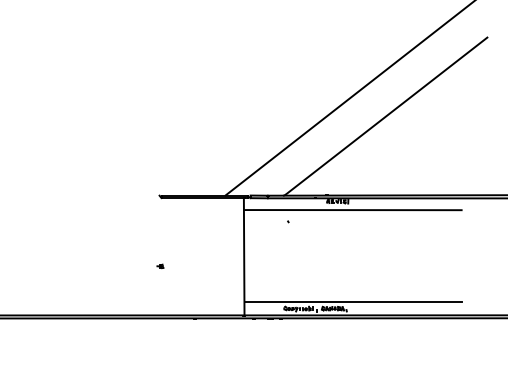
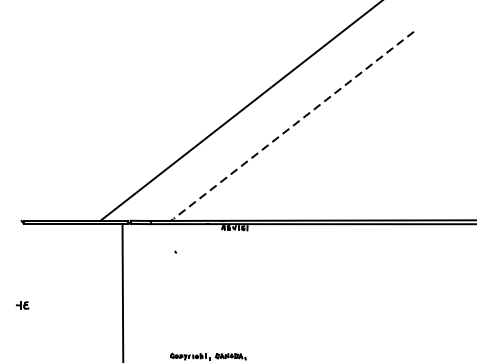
line: (386, 116) -> (293, 126), solid -> dashed
line: (352, 210) -> (252, 238), removed
part: (160, 266) -> (22, 305), size x1.6
line: (352, 302) -> (252, 348), removed

